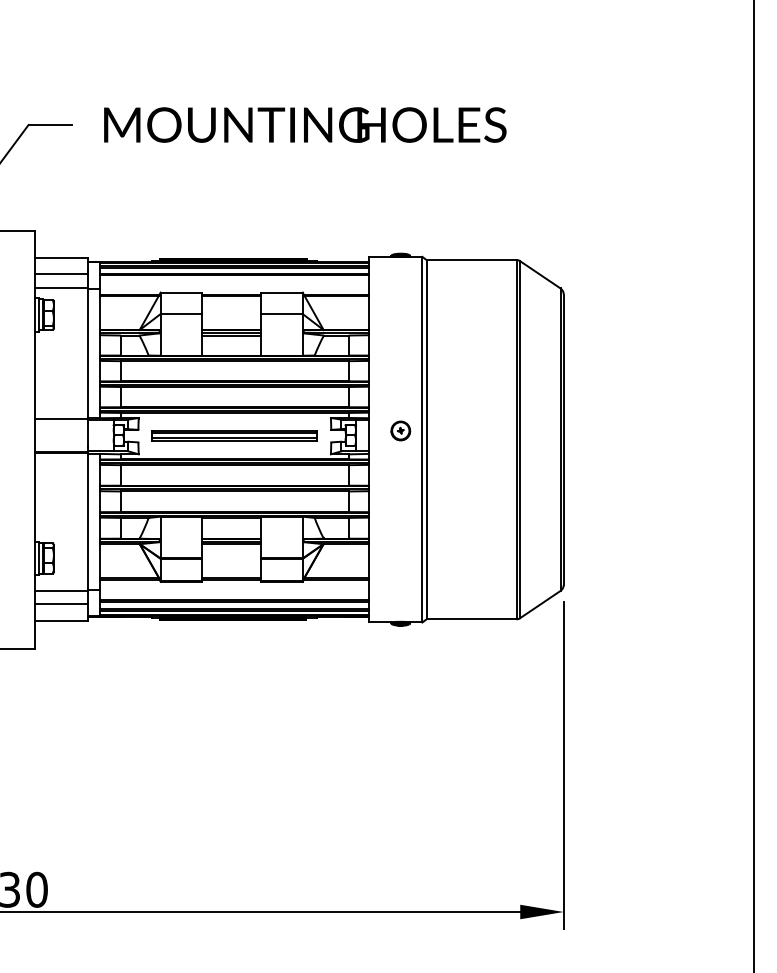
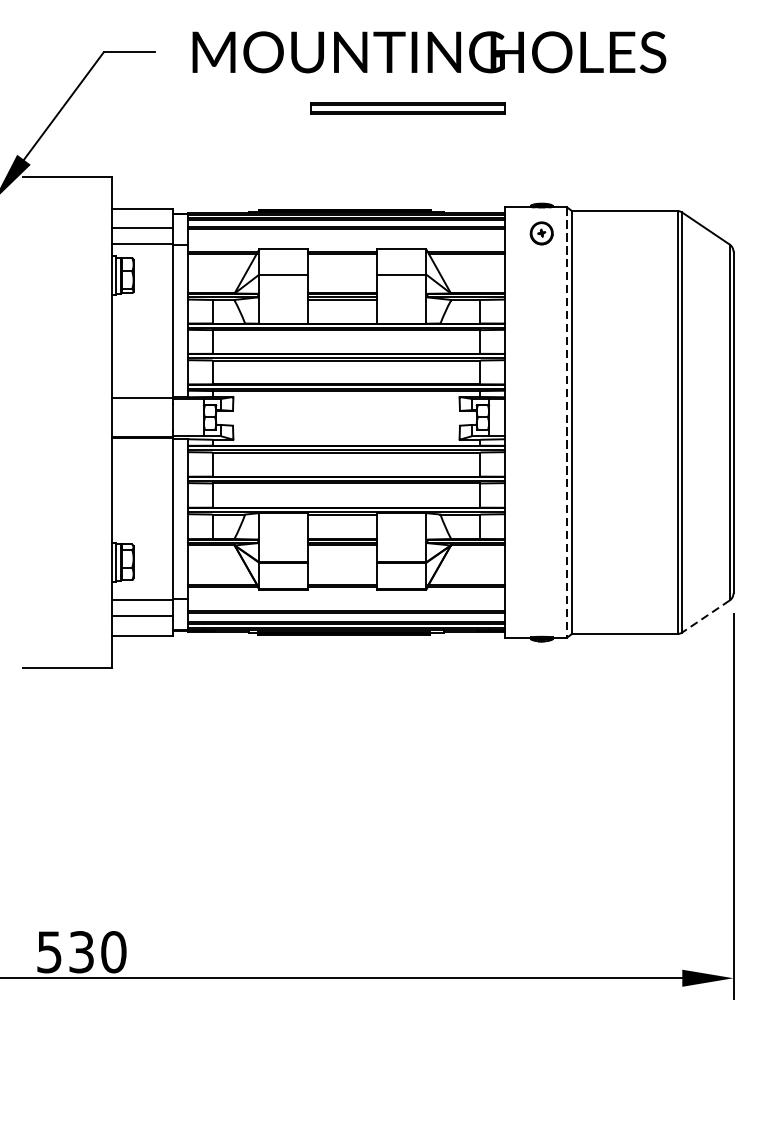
part: (400, 430) -> (541, 232), moved
part: (234, 435) -> (407, 108), moved
line: (422, 439) -> (567, 422), solid -> dashed
line: (539, 604) -> (704, 616), solid -> dashed

